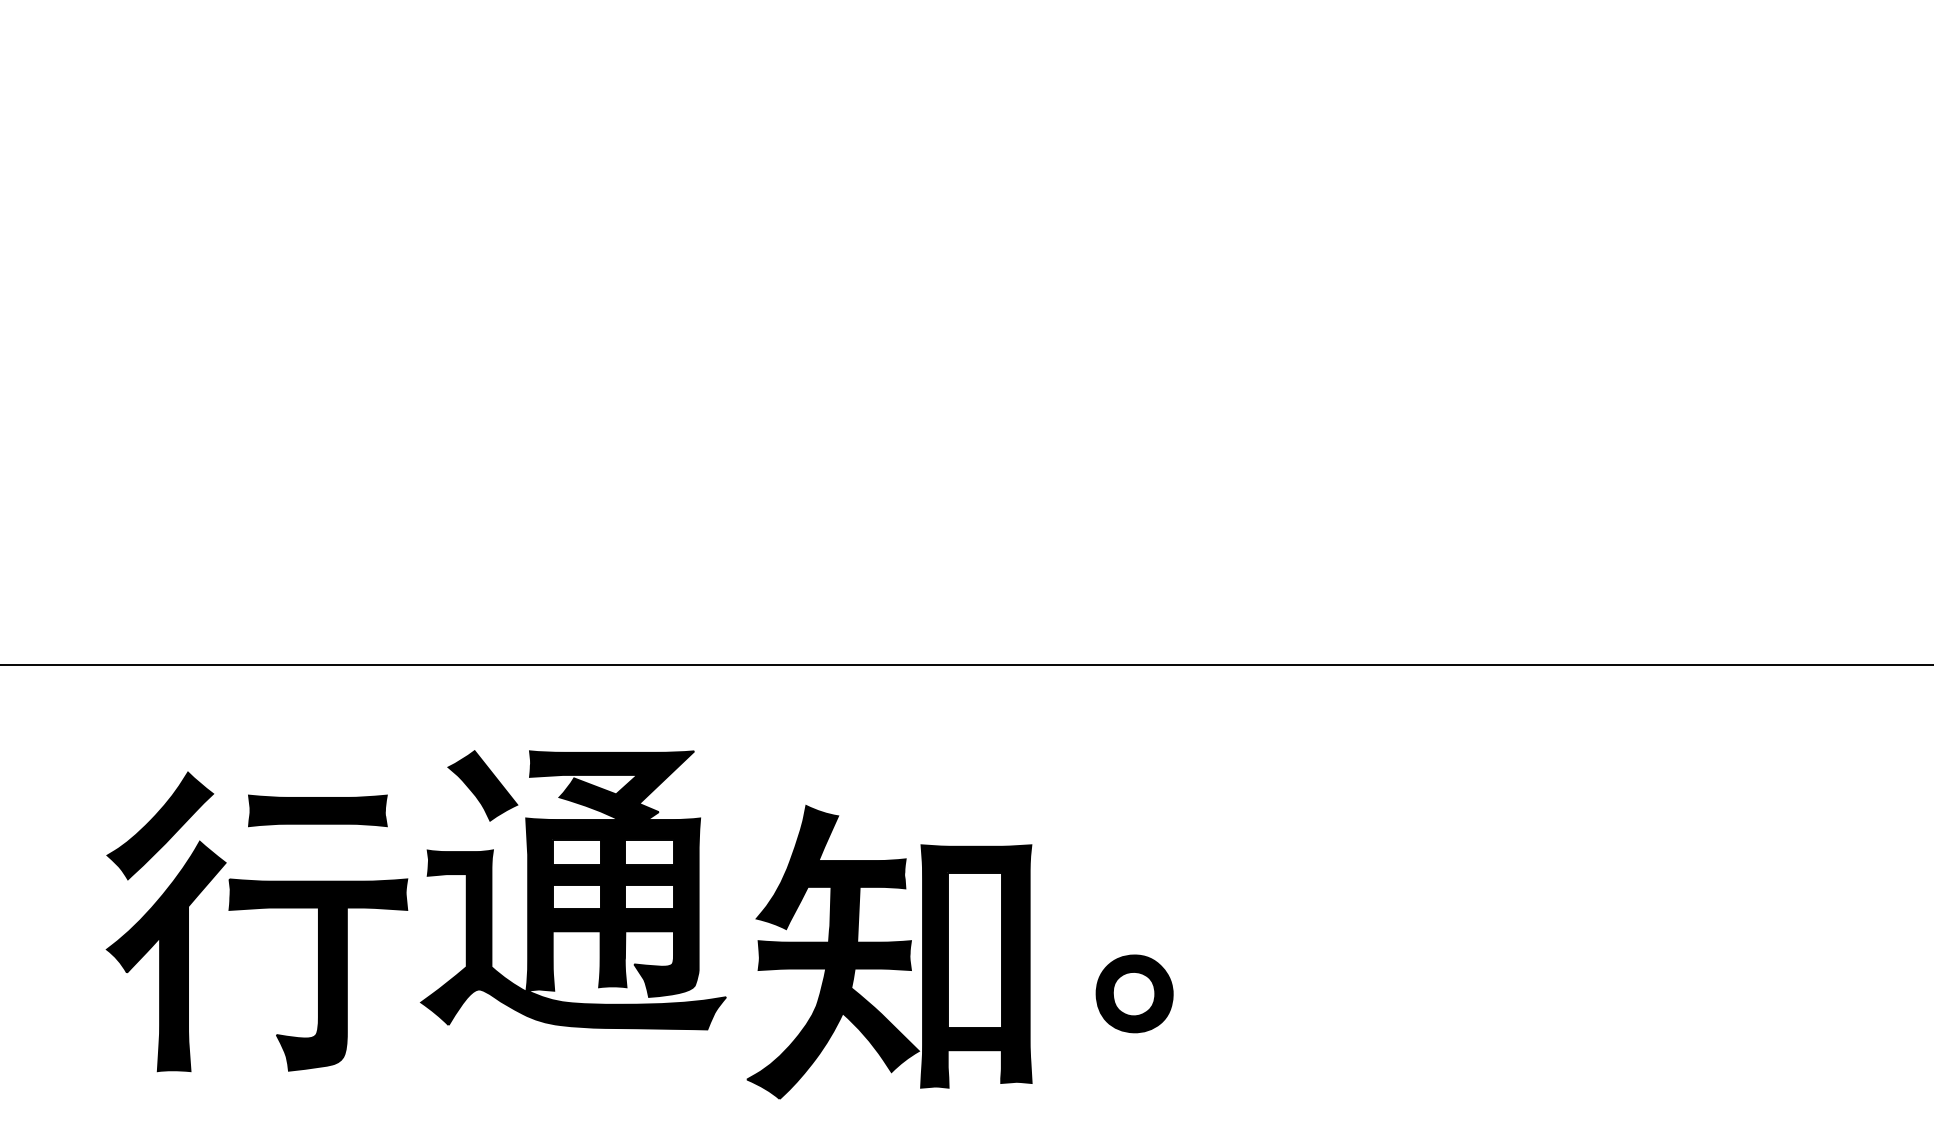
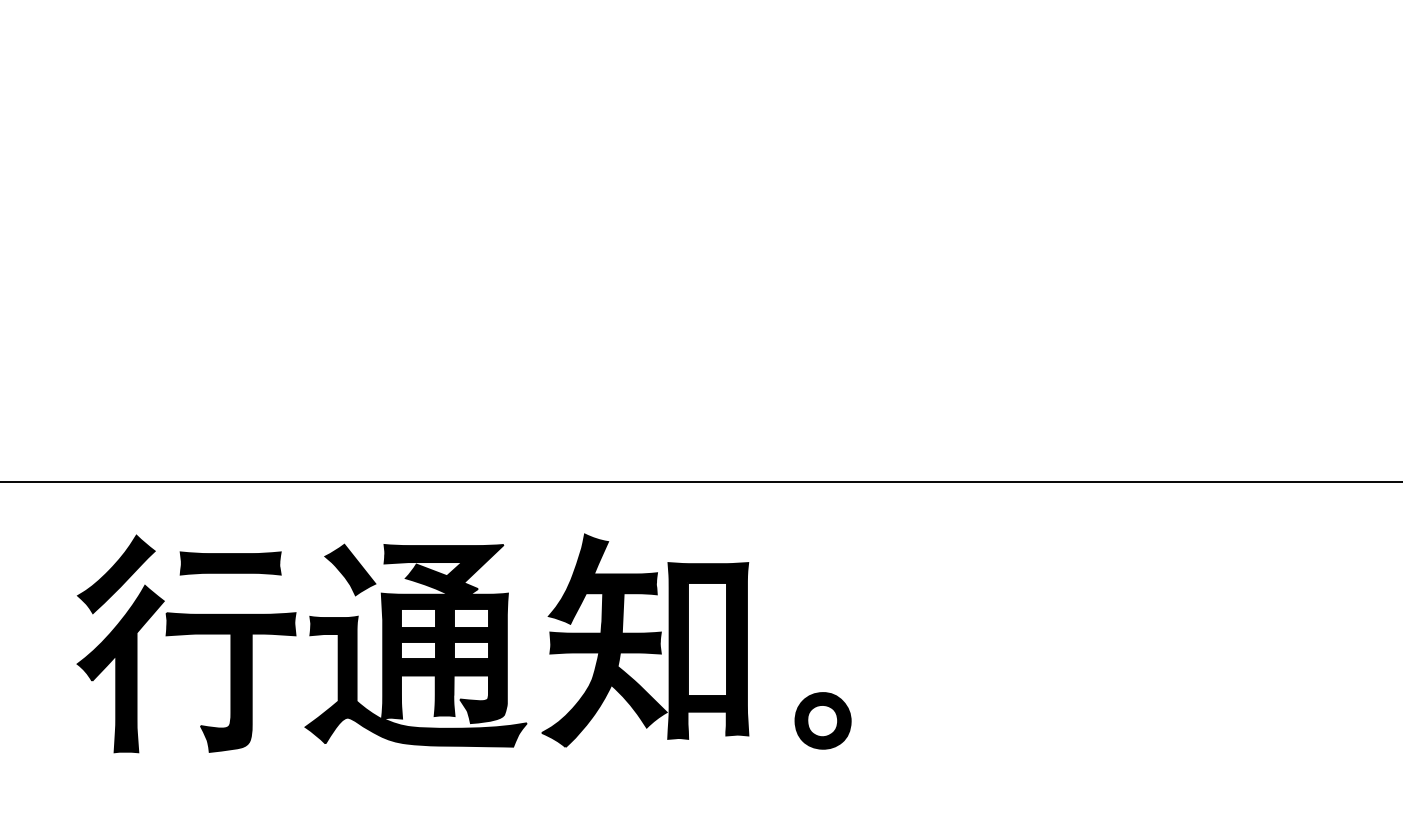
part: (256, 909) -> (186, 635), moved
part: (889, 951) -> (645, 640), moved

